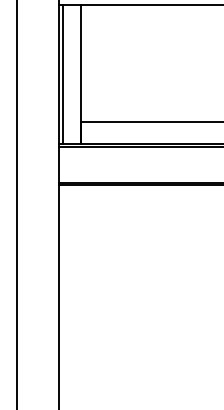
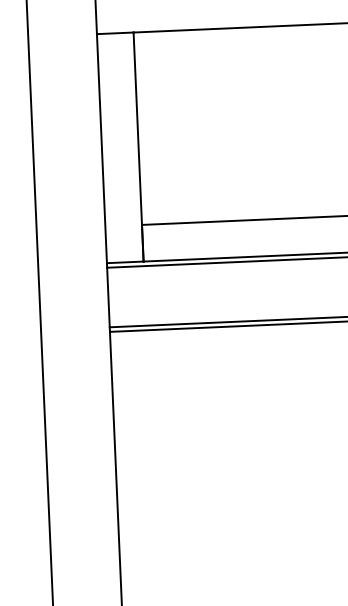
line: (63, 74) -> (109, 148), removed

